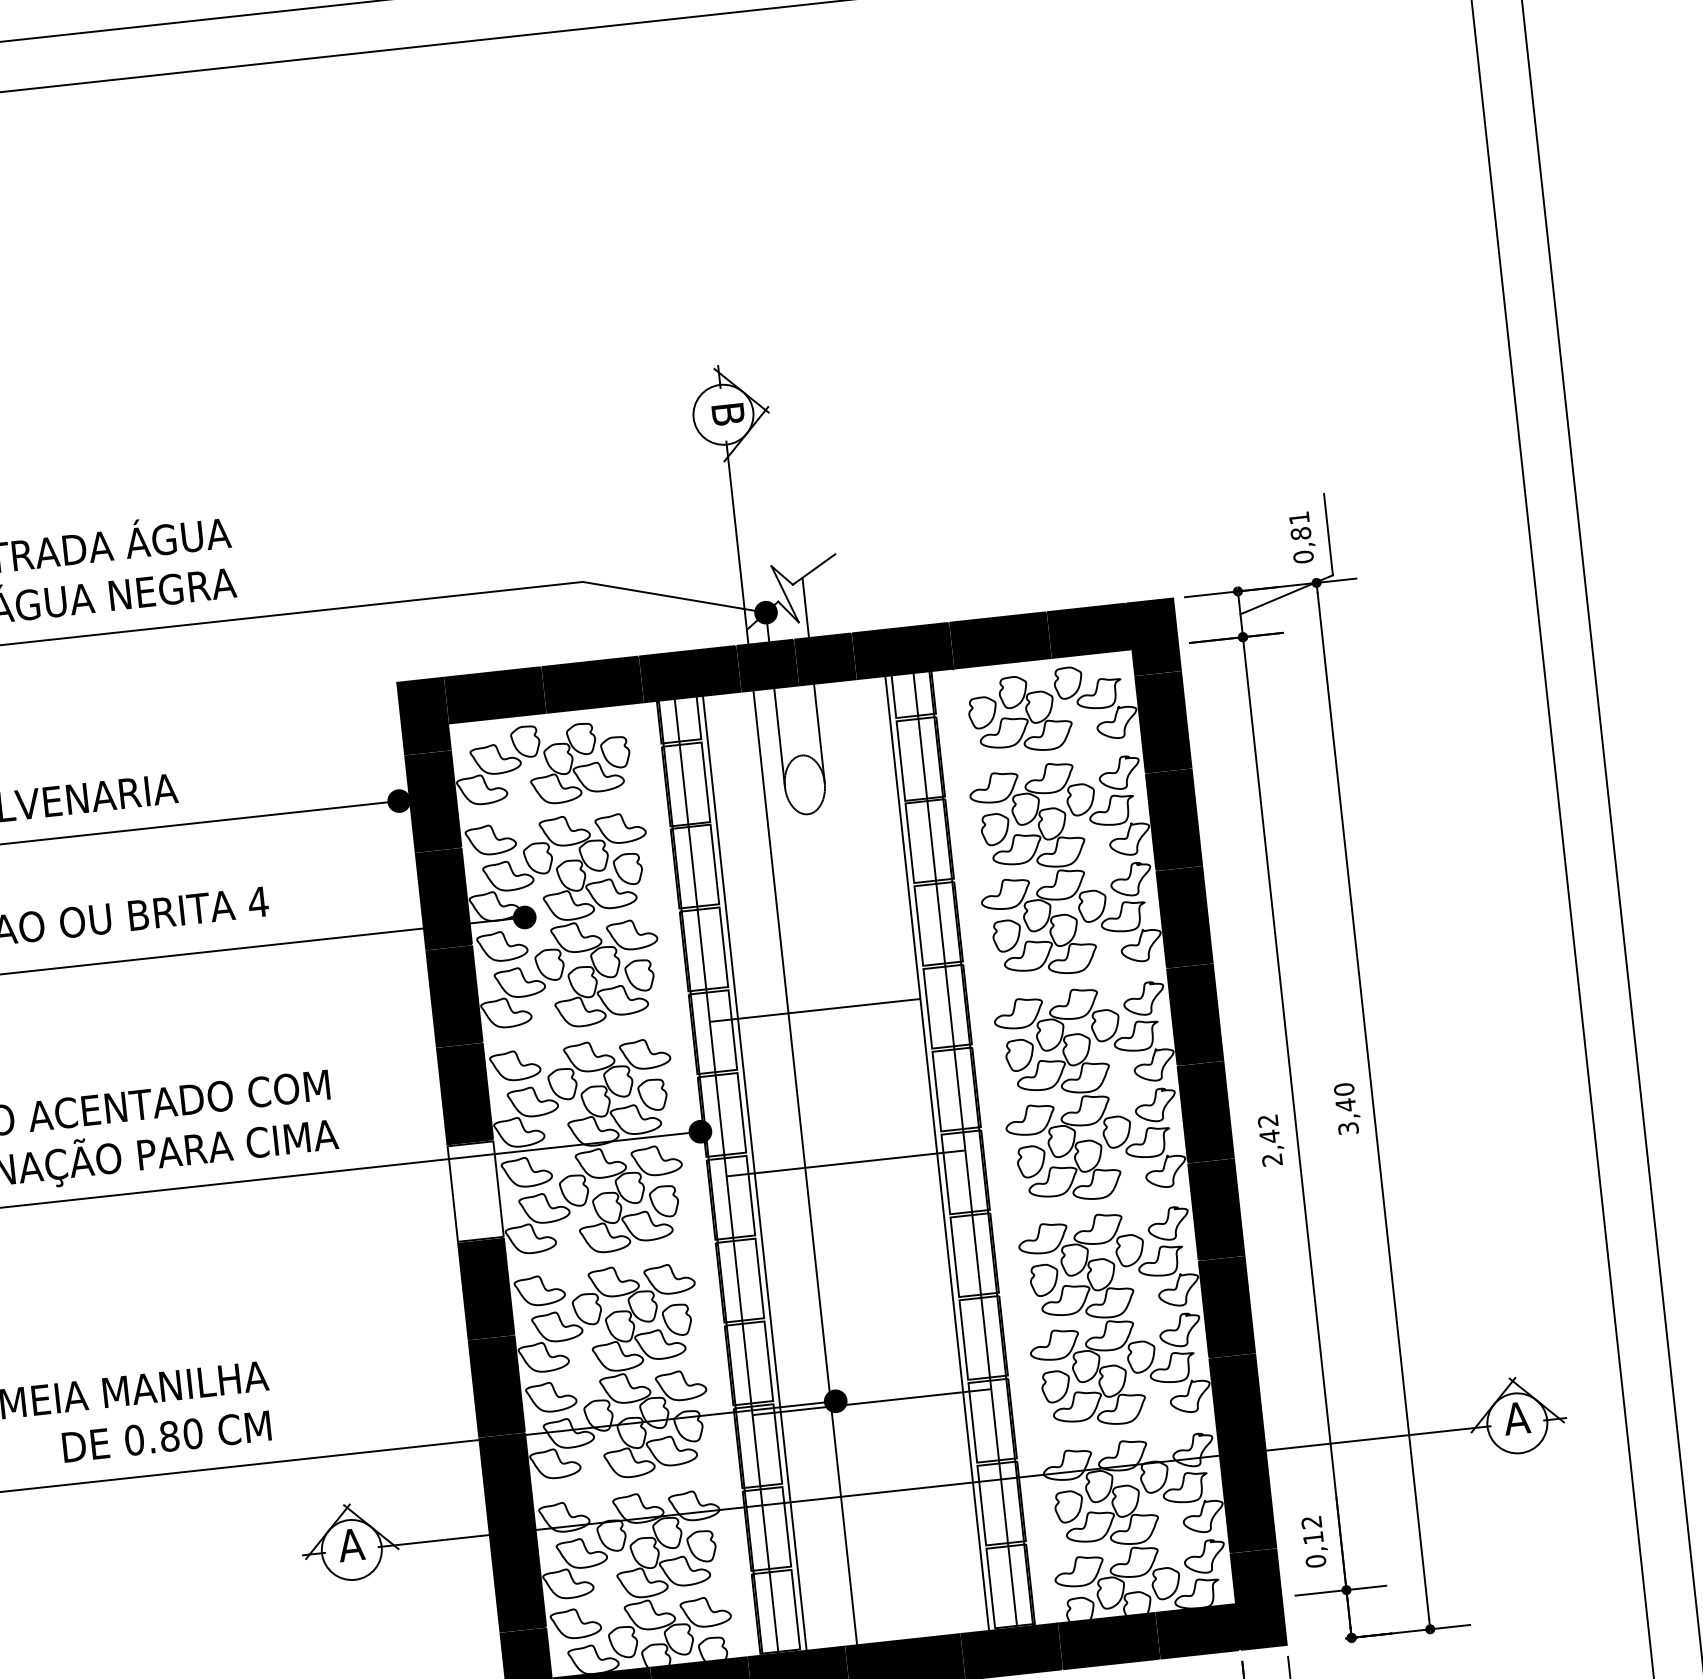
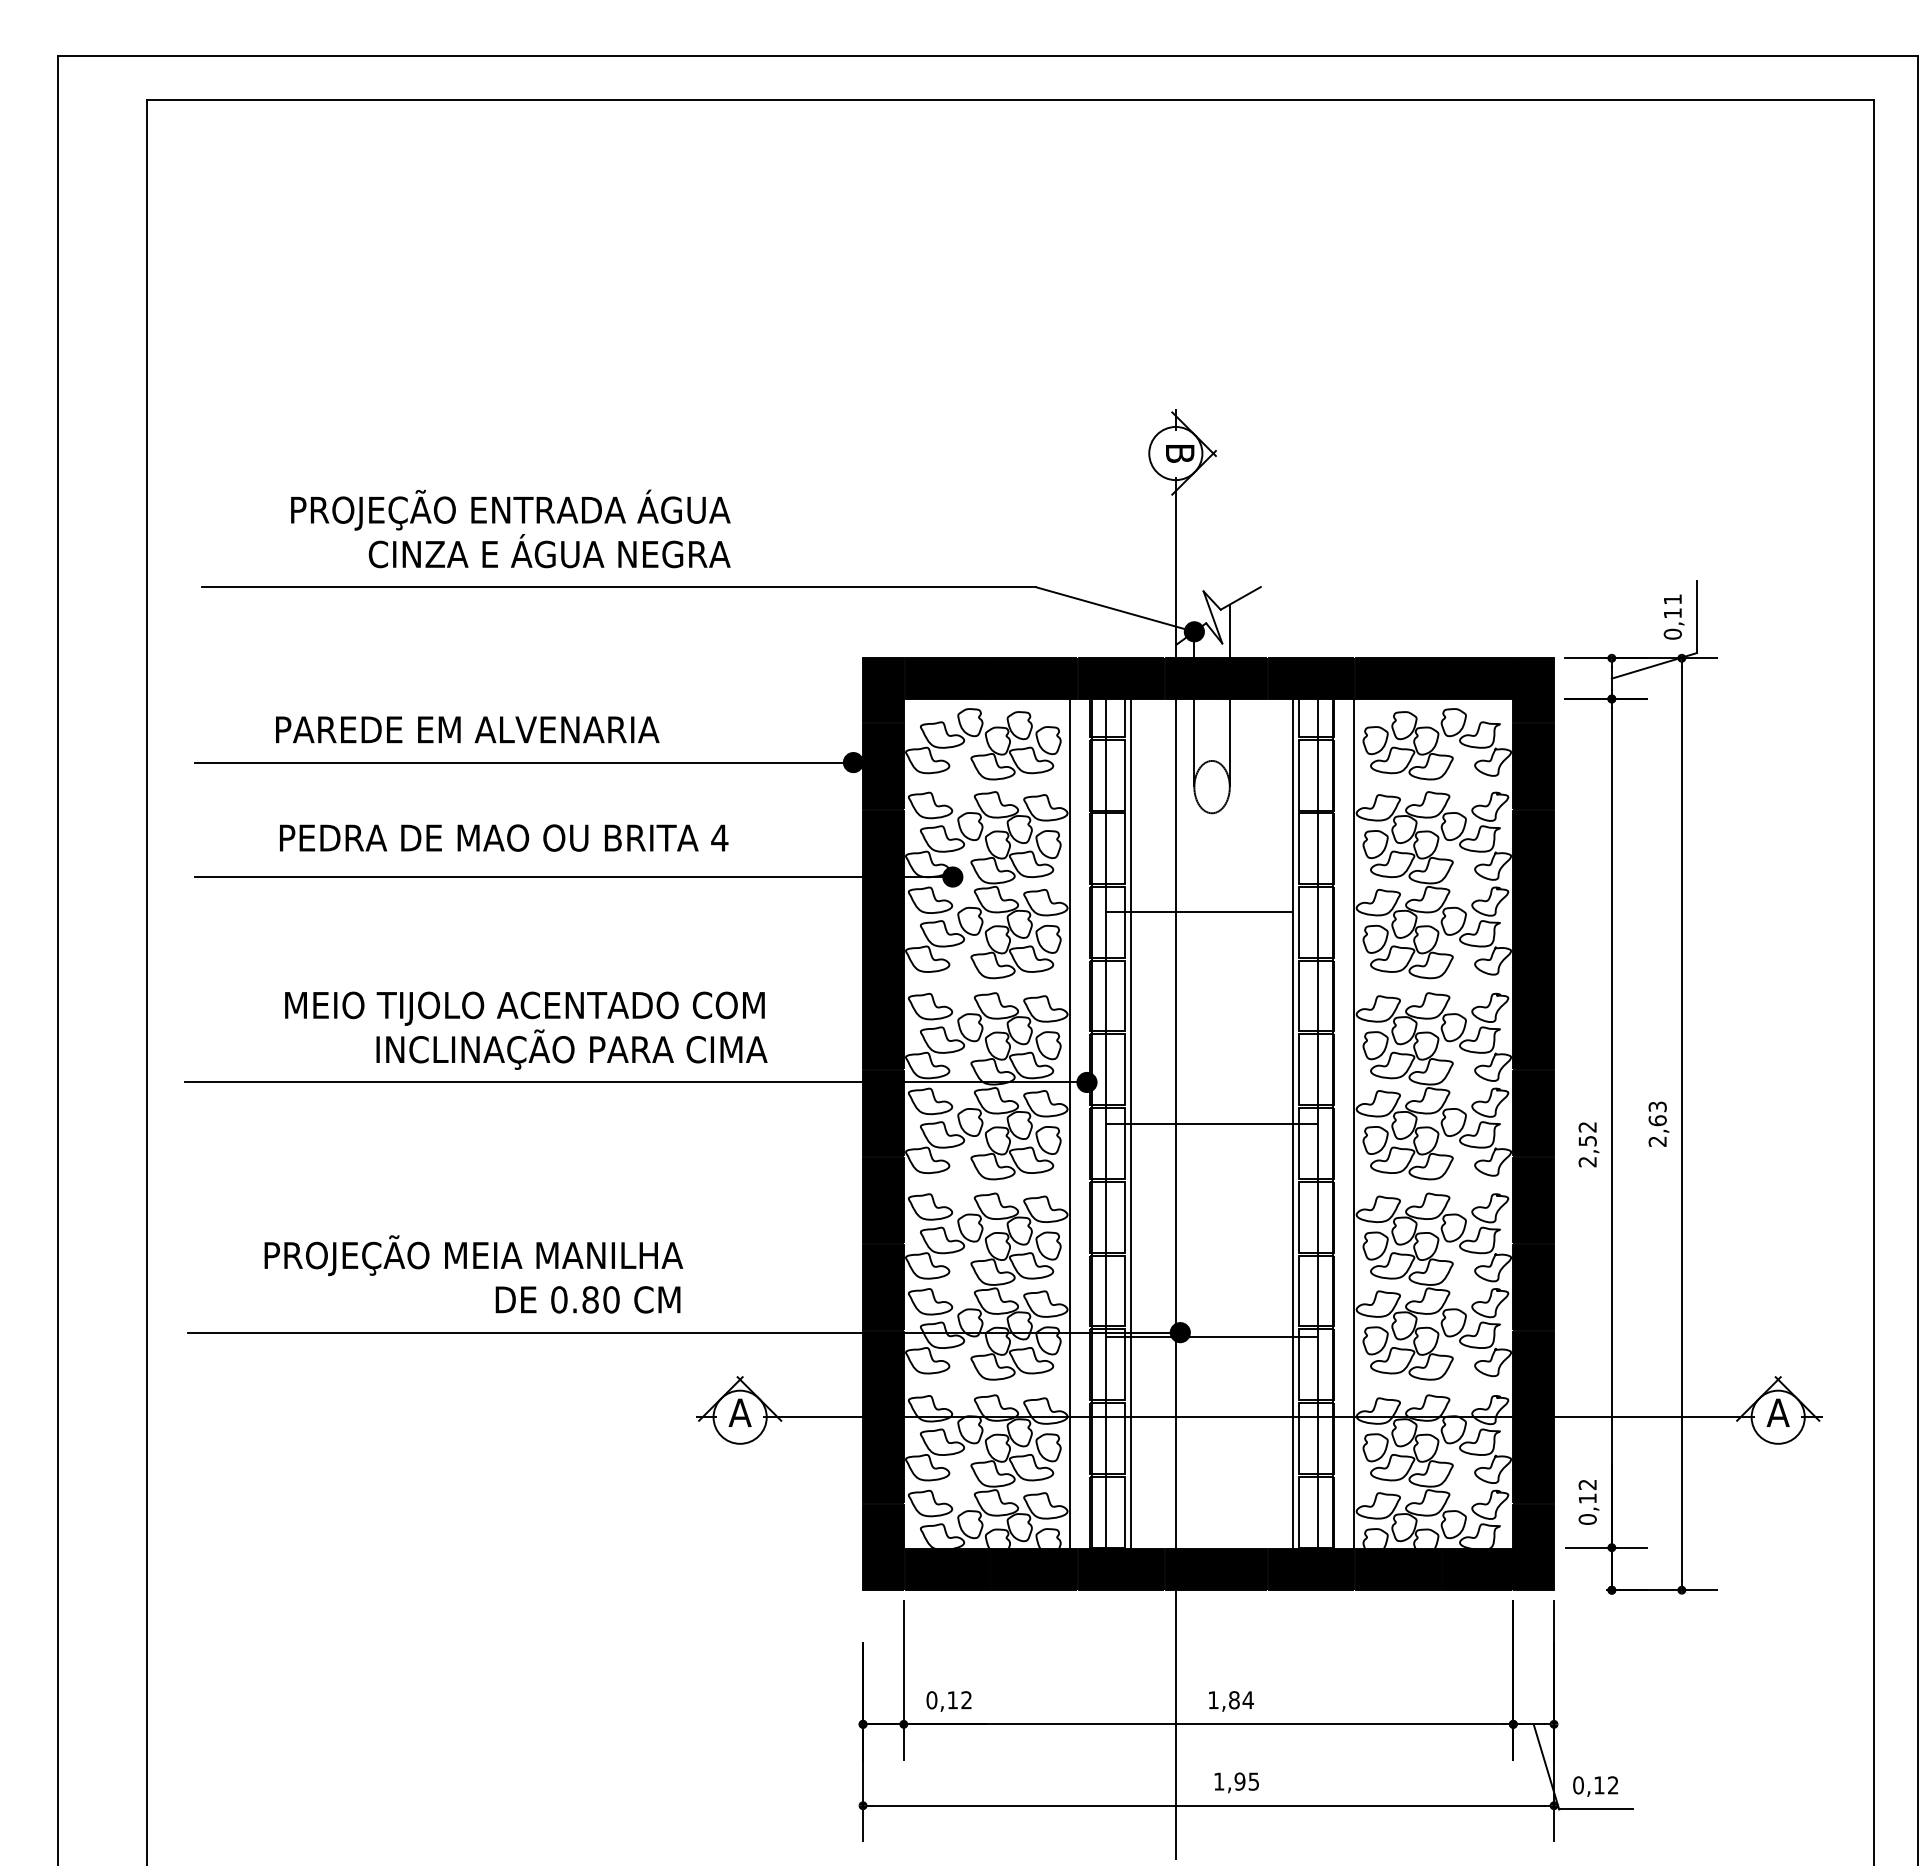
text: (1300, 533) -> (1672, 613), 0,81 -> 0,11
line: (815, 1010) -> (1199, 911), moved
text: (1345, 1108) -> (1657, 1123), 3,40 -> 2,63
text: (1269, 1135) -> (1587, 1140), 2,42 -> 2,52
line: (1004, 1146) -> (1353, 1124), added
line: (687, 1180) -> (1070, 1124), added
fill: (475, 1191) -> (883, 1113), added

